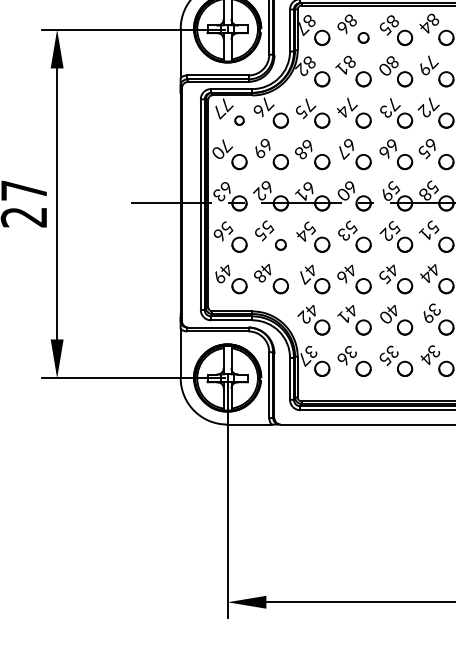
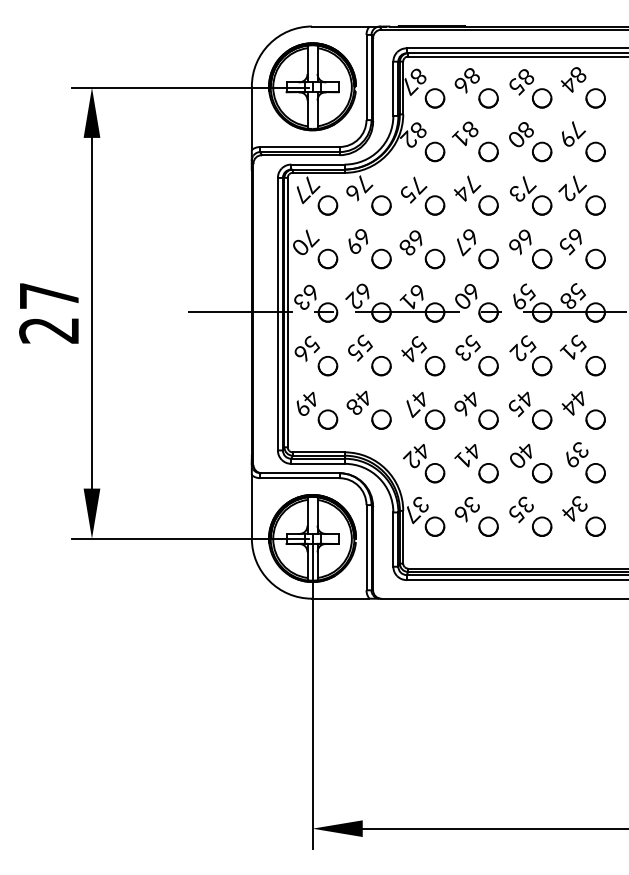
circle: (363, 37) -> (488, 98), size x1.43
part: (239, 120) -> (327, 205), size x1.67
circle: (280, 245) -> (381, 366), size x1.43

